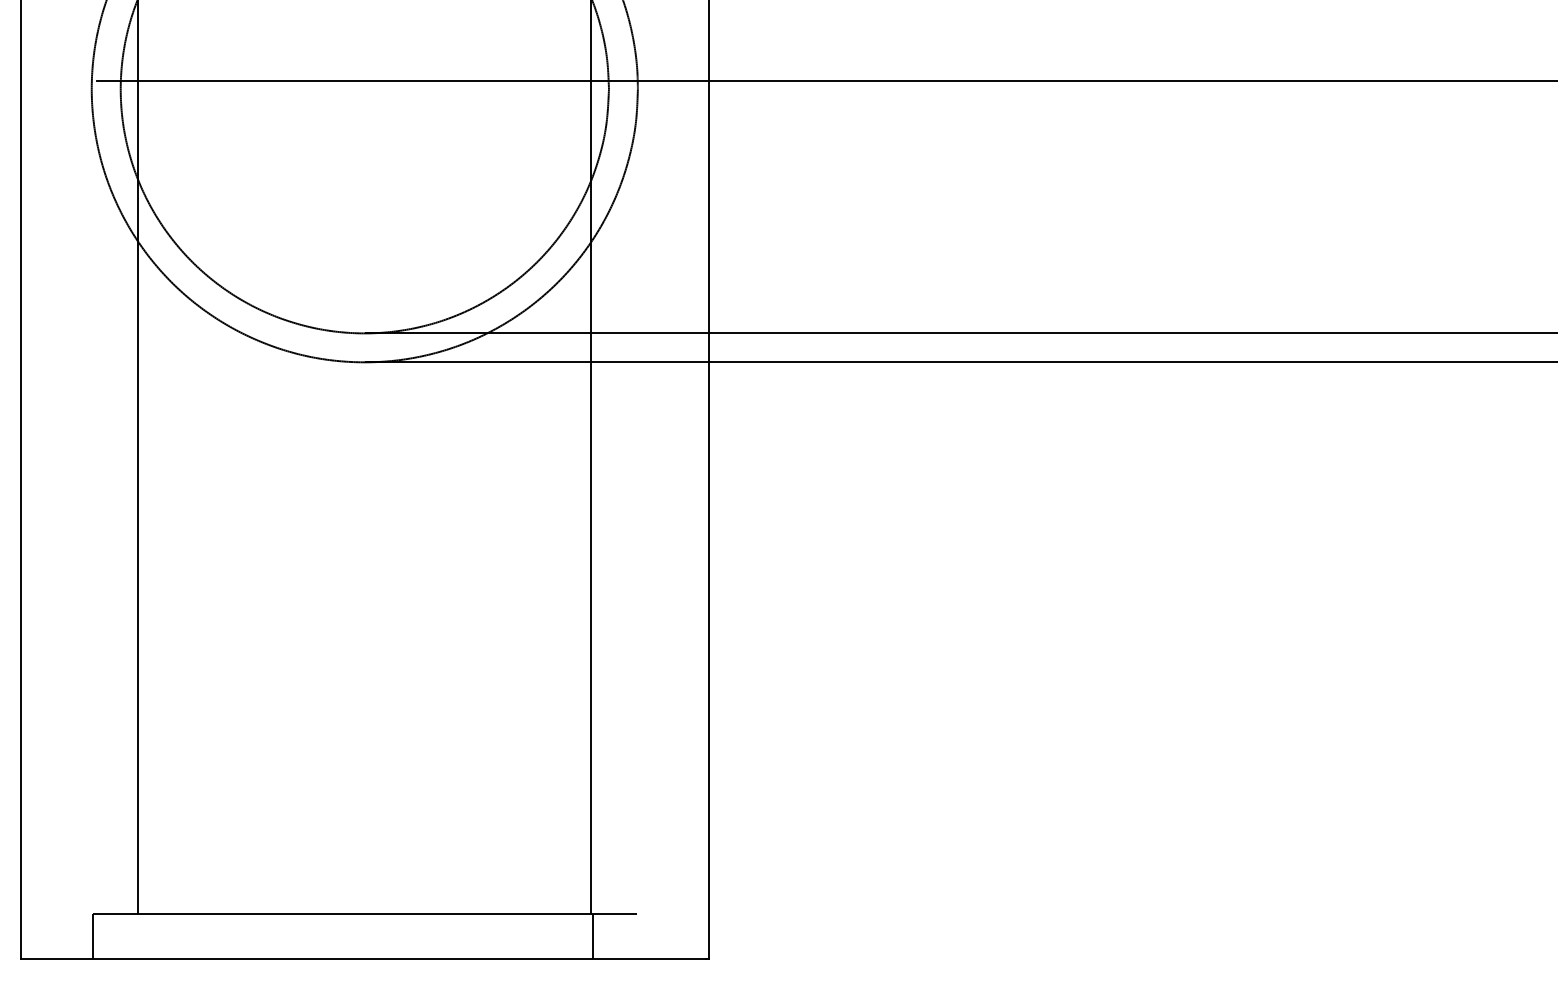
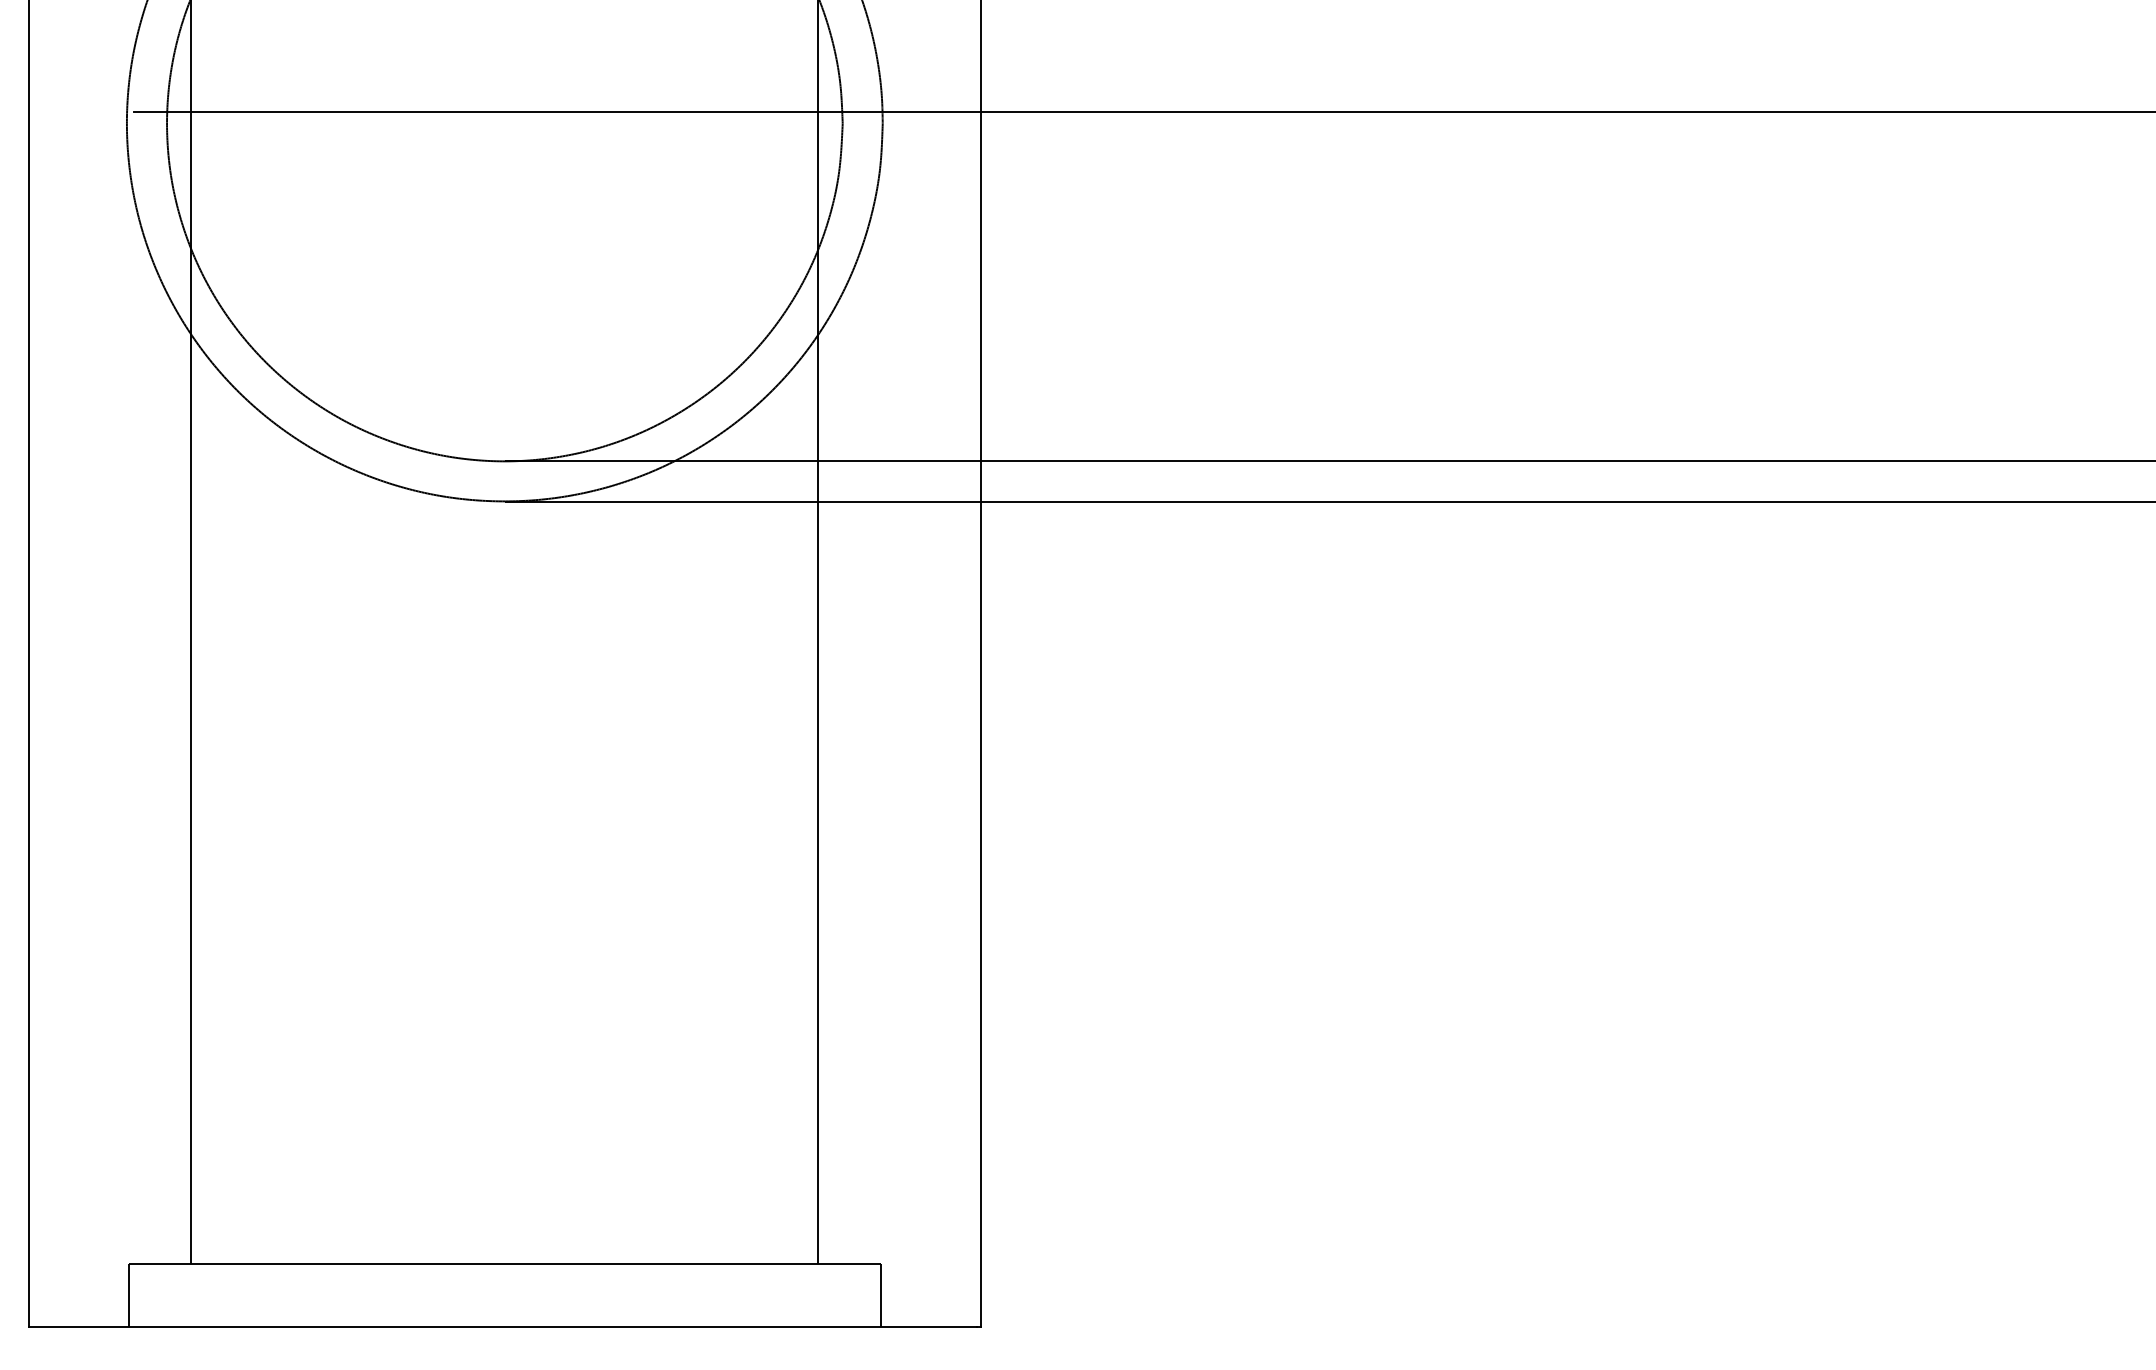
line: (592, 936) -> (880, 1295), moved

